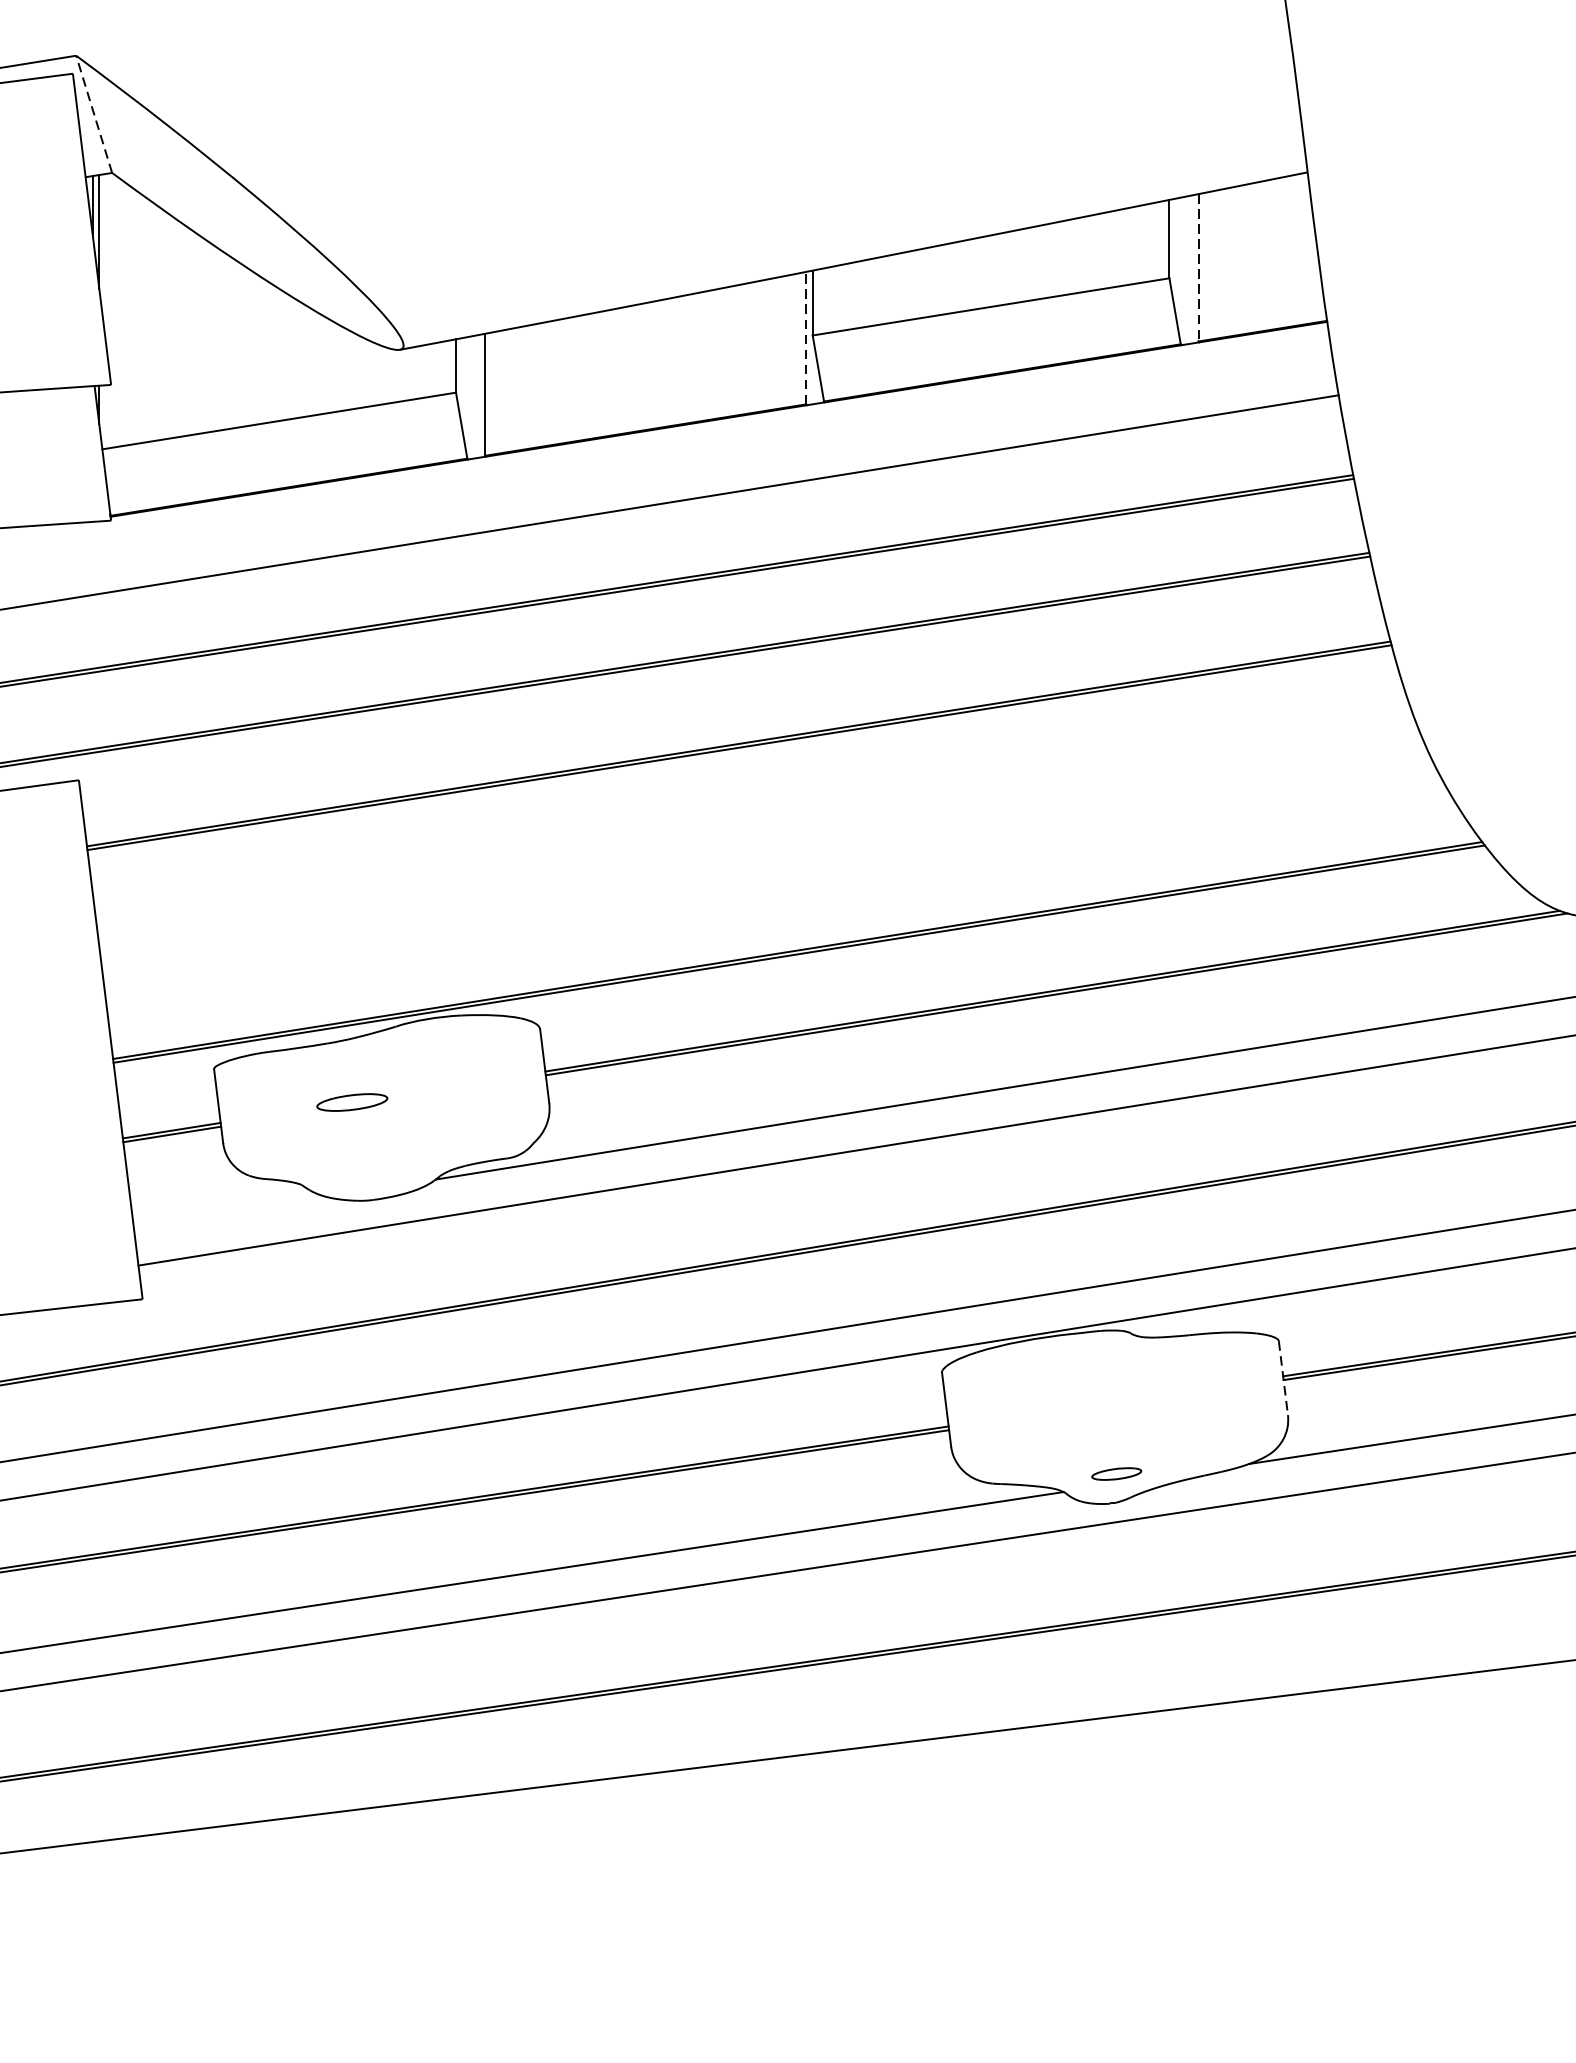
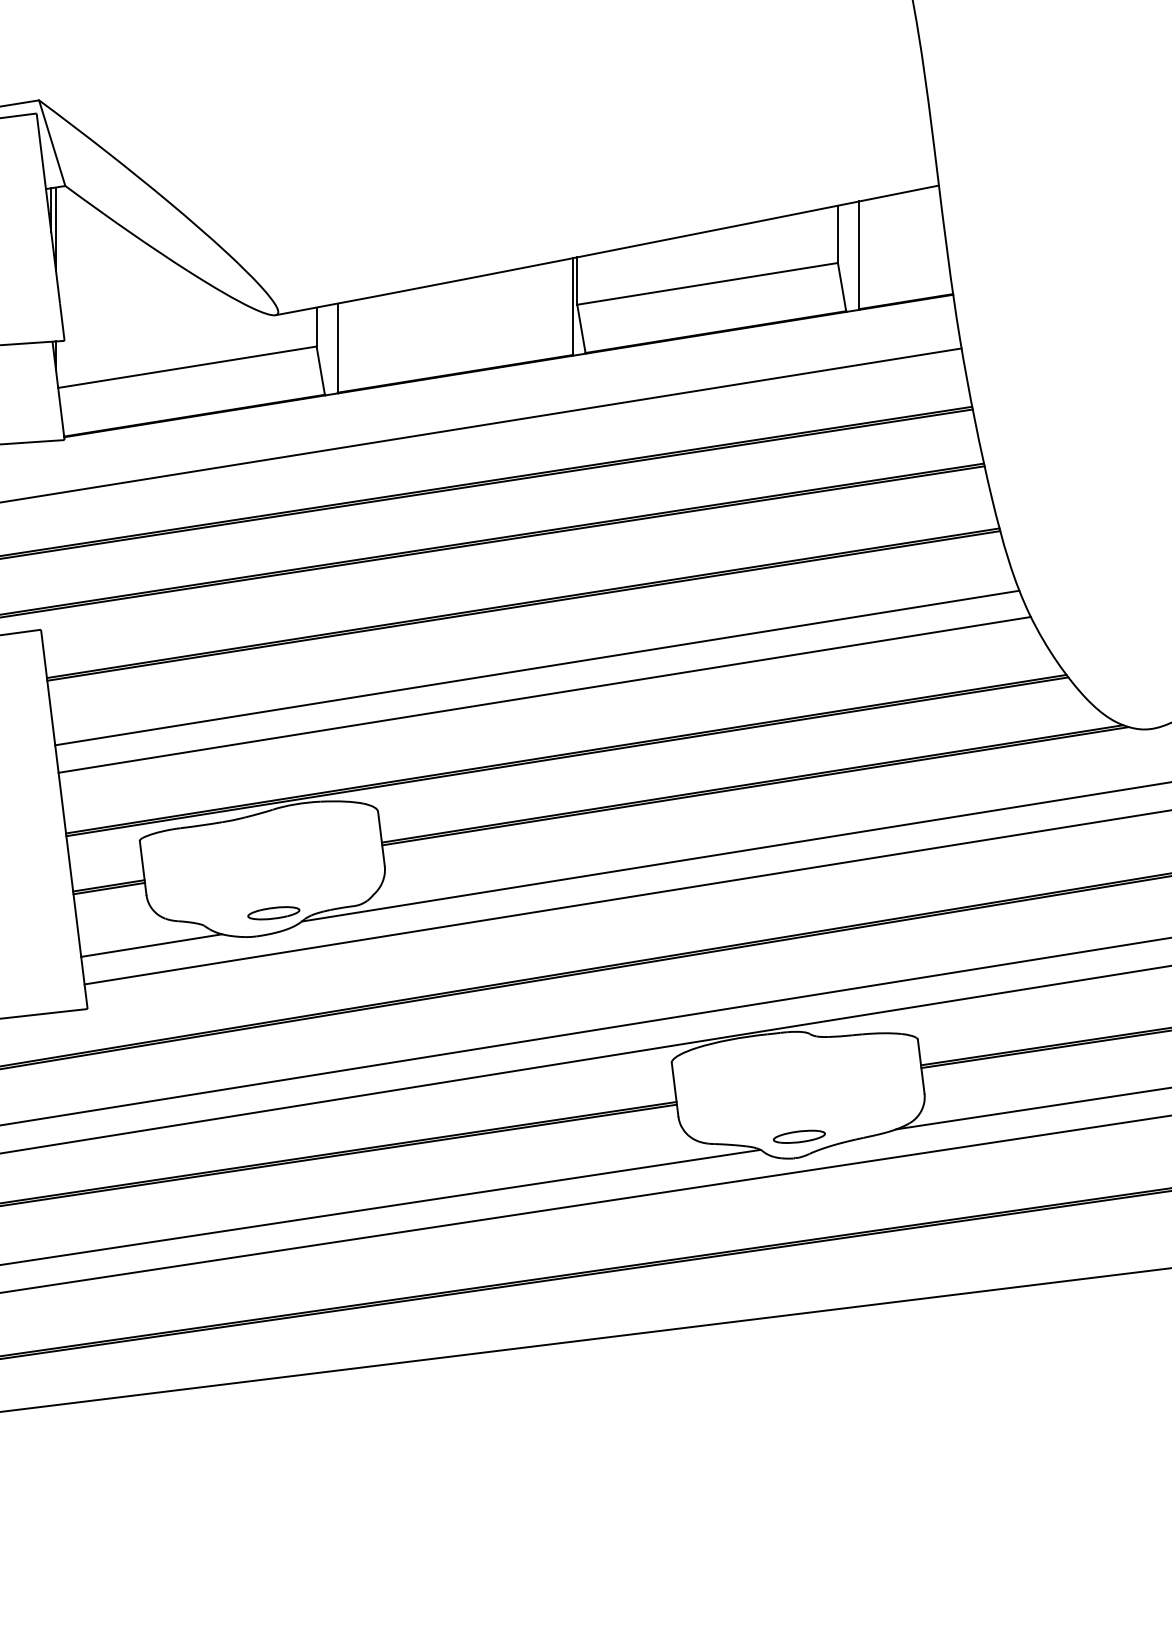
line: (94, 114) -> (52, 143), dashed -> solid
line: (1198, 268) -> (859, 255), dashed -> solid
line: (806, 337) -> (572, 306), dashed -> solid
line: (758, 831) -> (537, 667), added
line: (767, 868) -> (544, 694), added
part: (351, 1102) -> (273, 913), moved
line: (230, 1212) -> (151, 945), added
line: (1283, 1379) -> (921, 1067), dashed -> solid
part: (1116, 1473) -> (799, 1136), size x1.43

